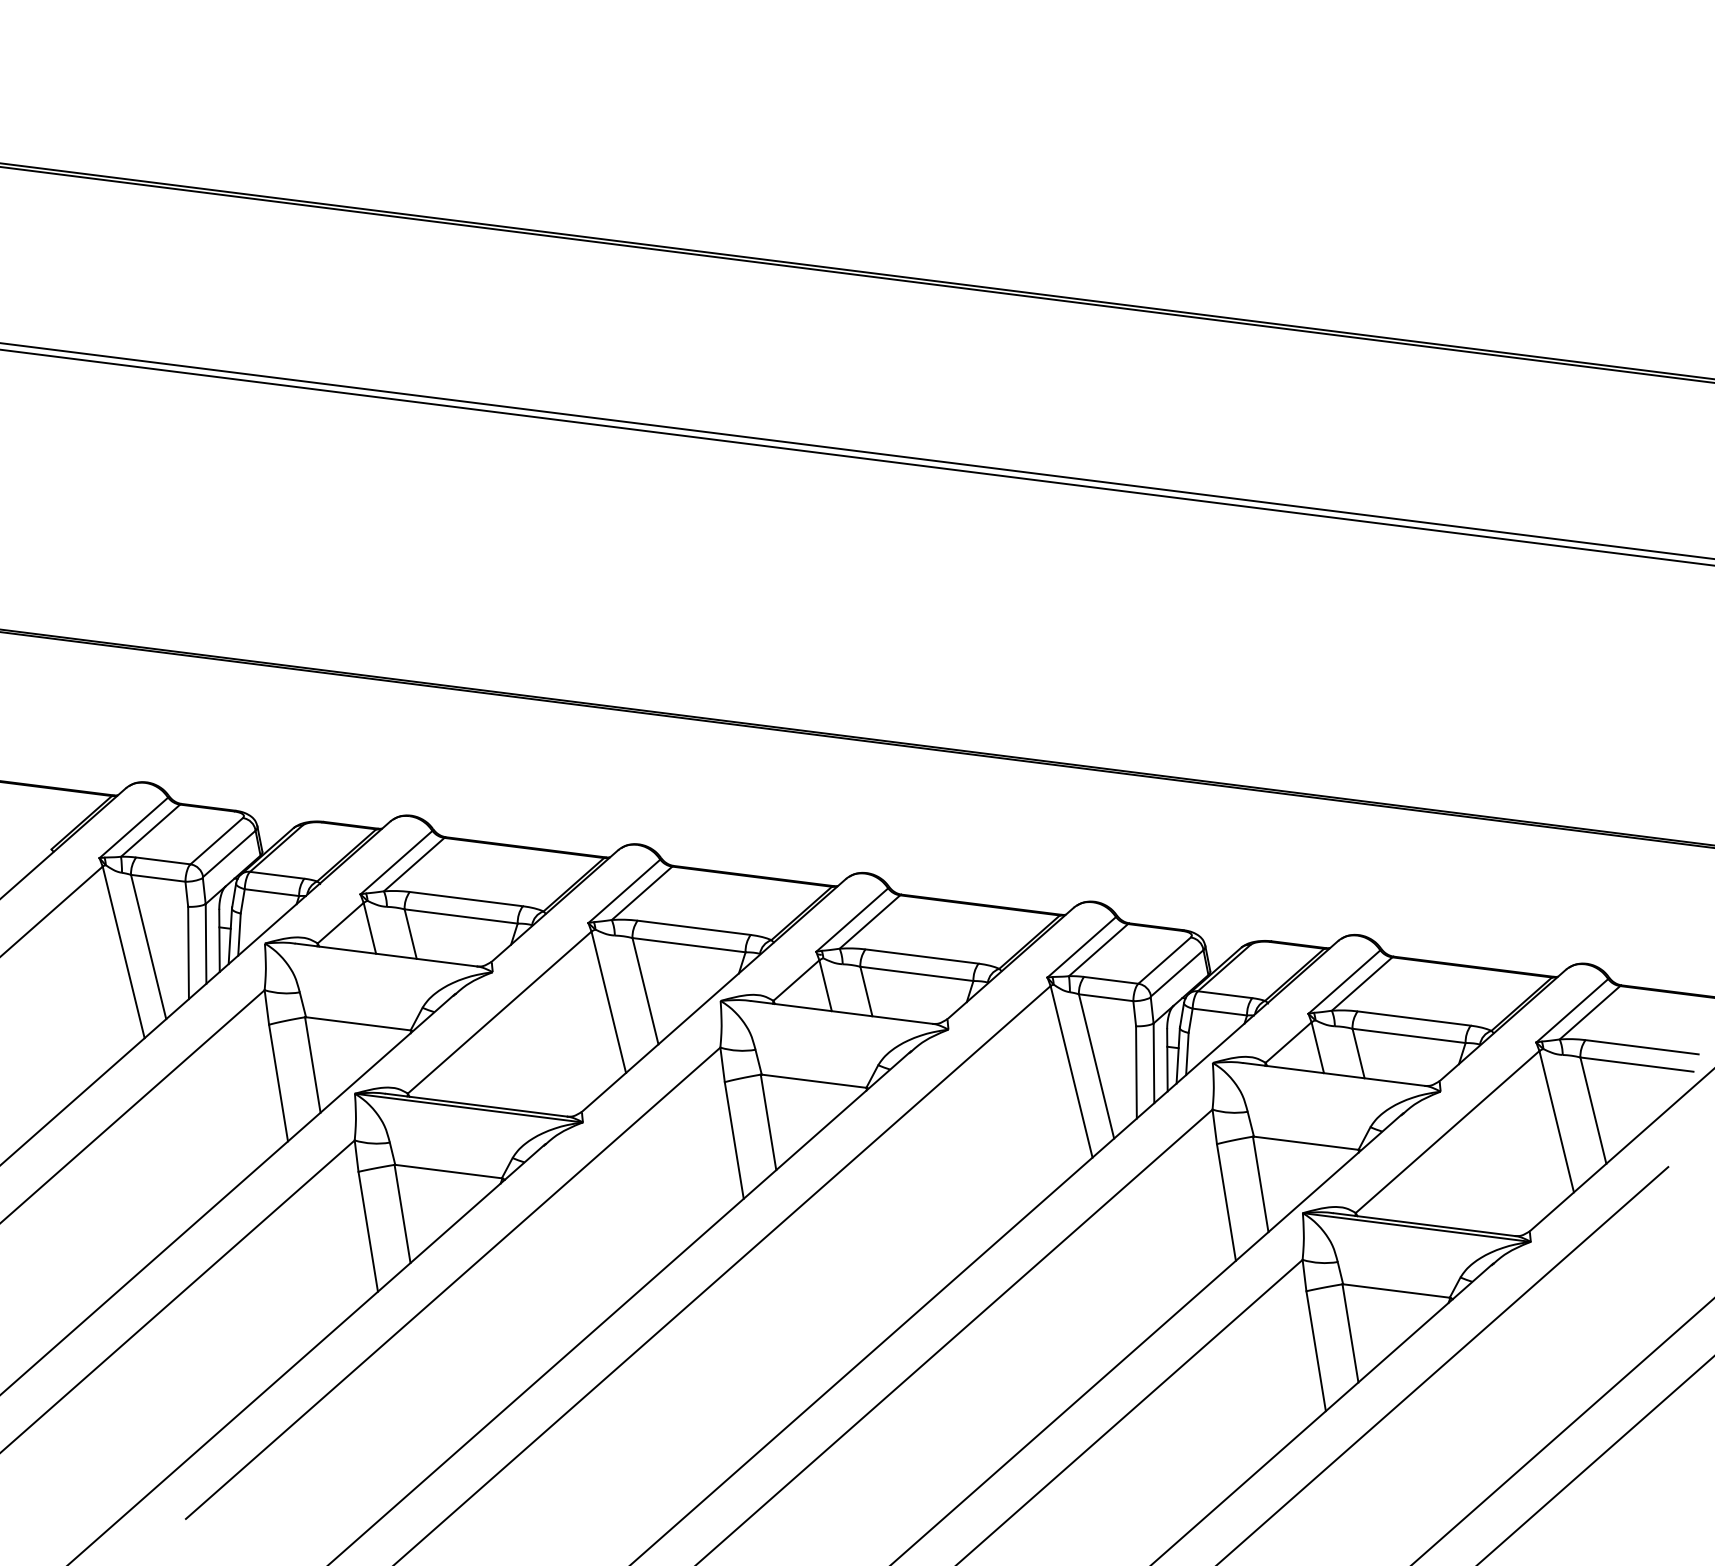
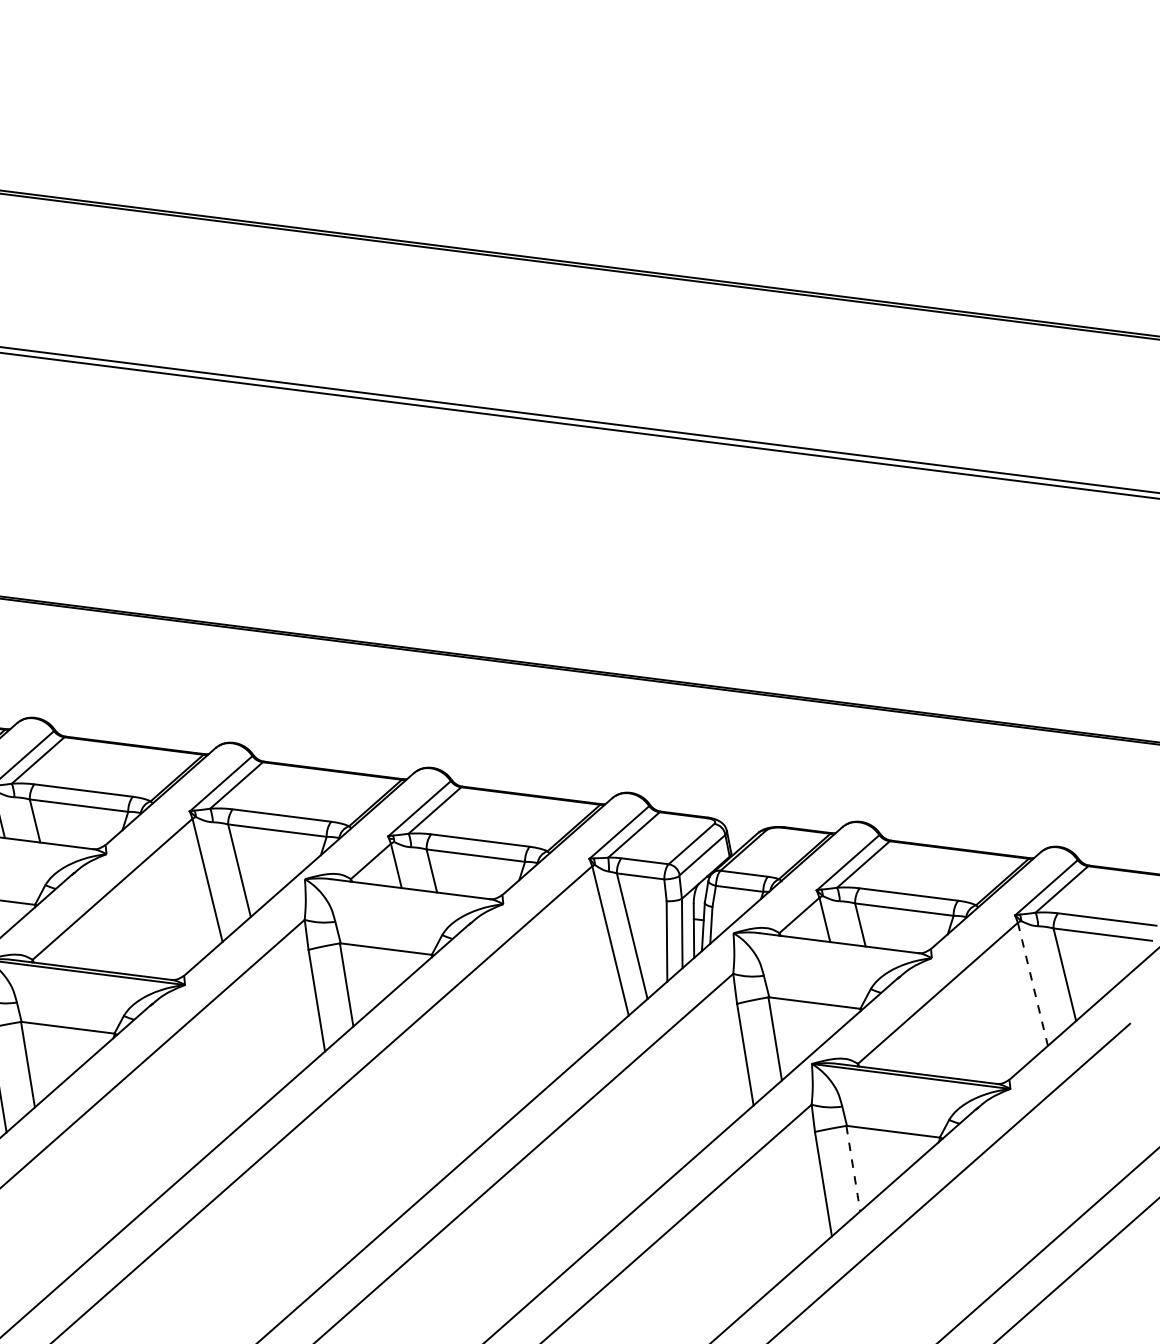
line: (1556, 1121) -> (1032, 984), solid -> dashed
line: (1350, 1333) -> (853, 1168), solid -> dashed

